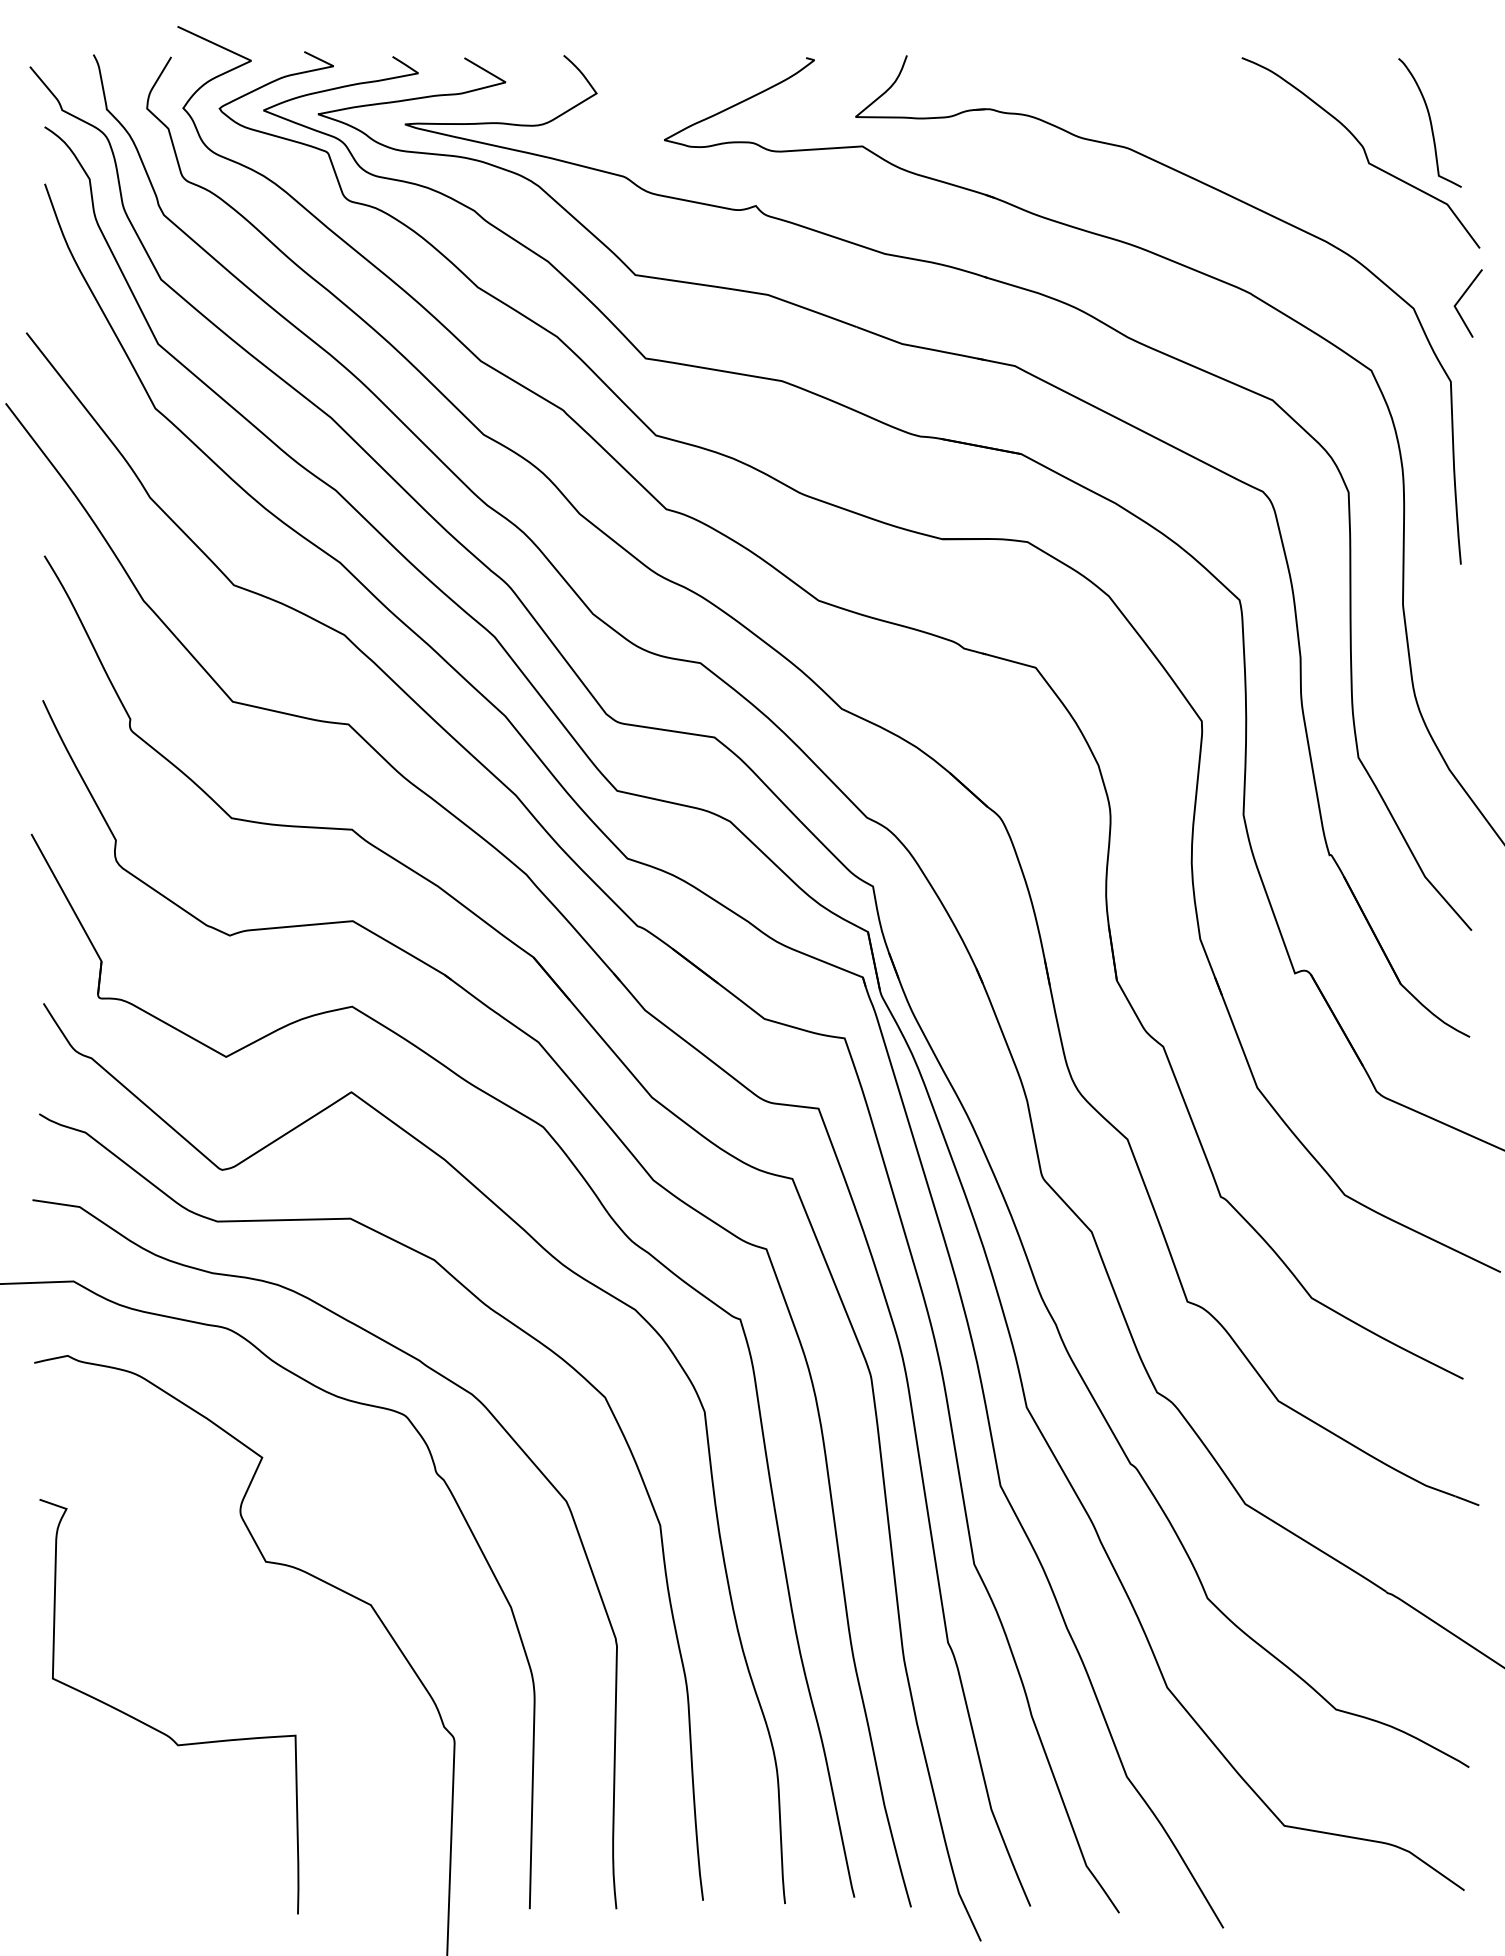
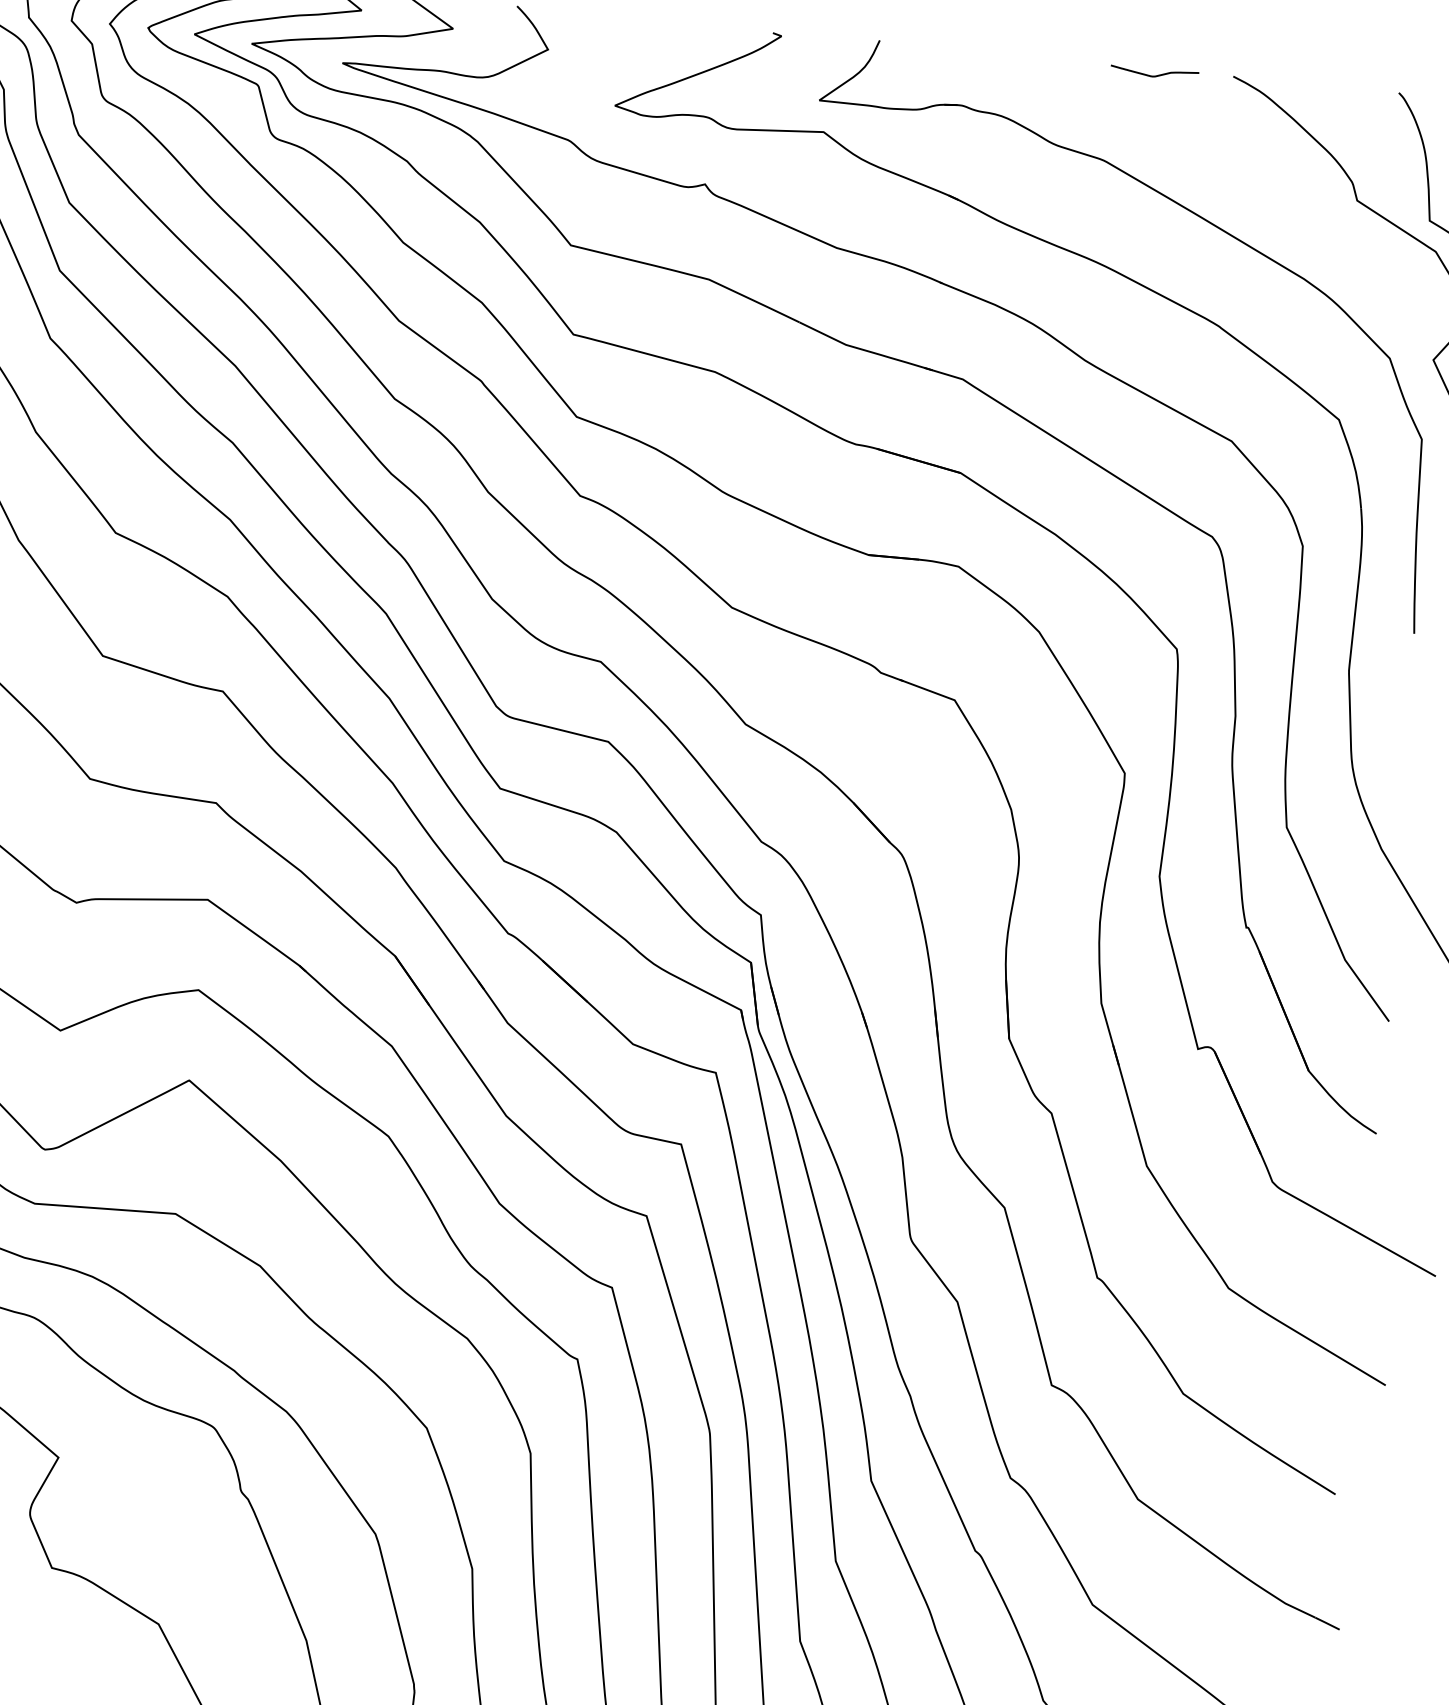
curve: (1168, 63) -> (1155, 75), added

